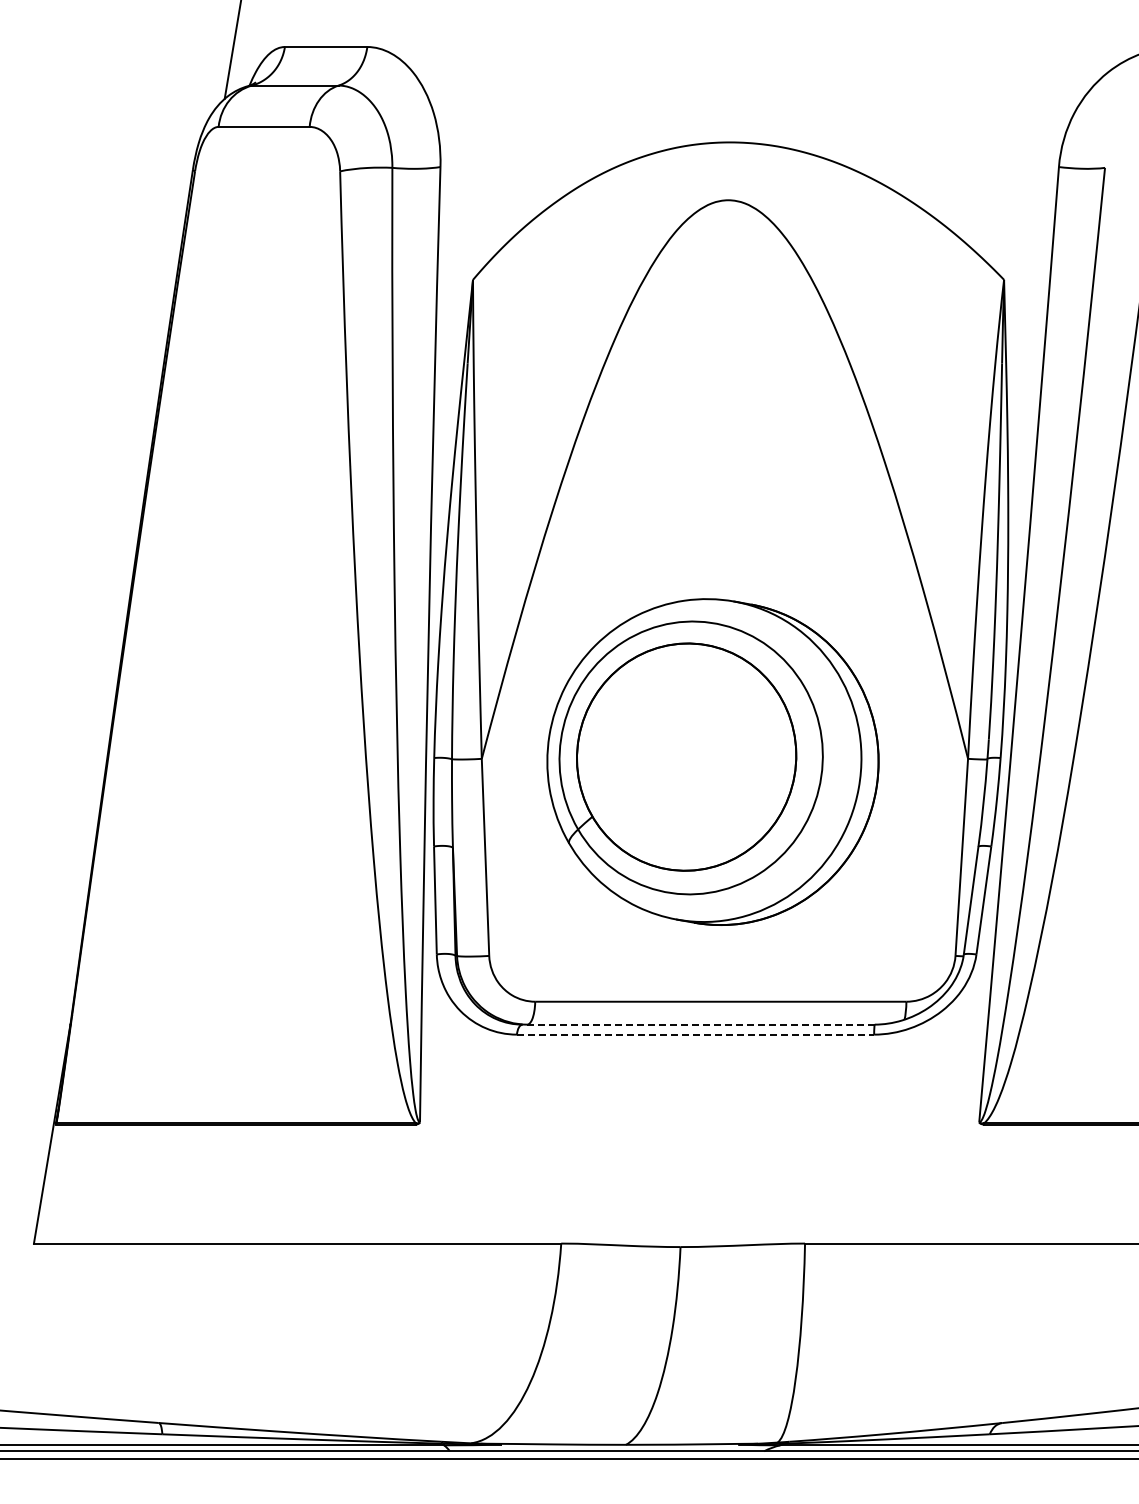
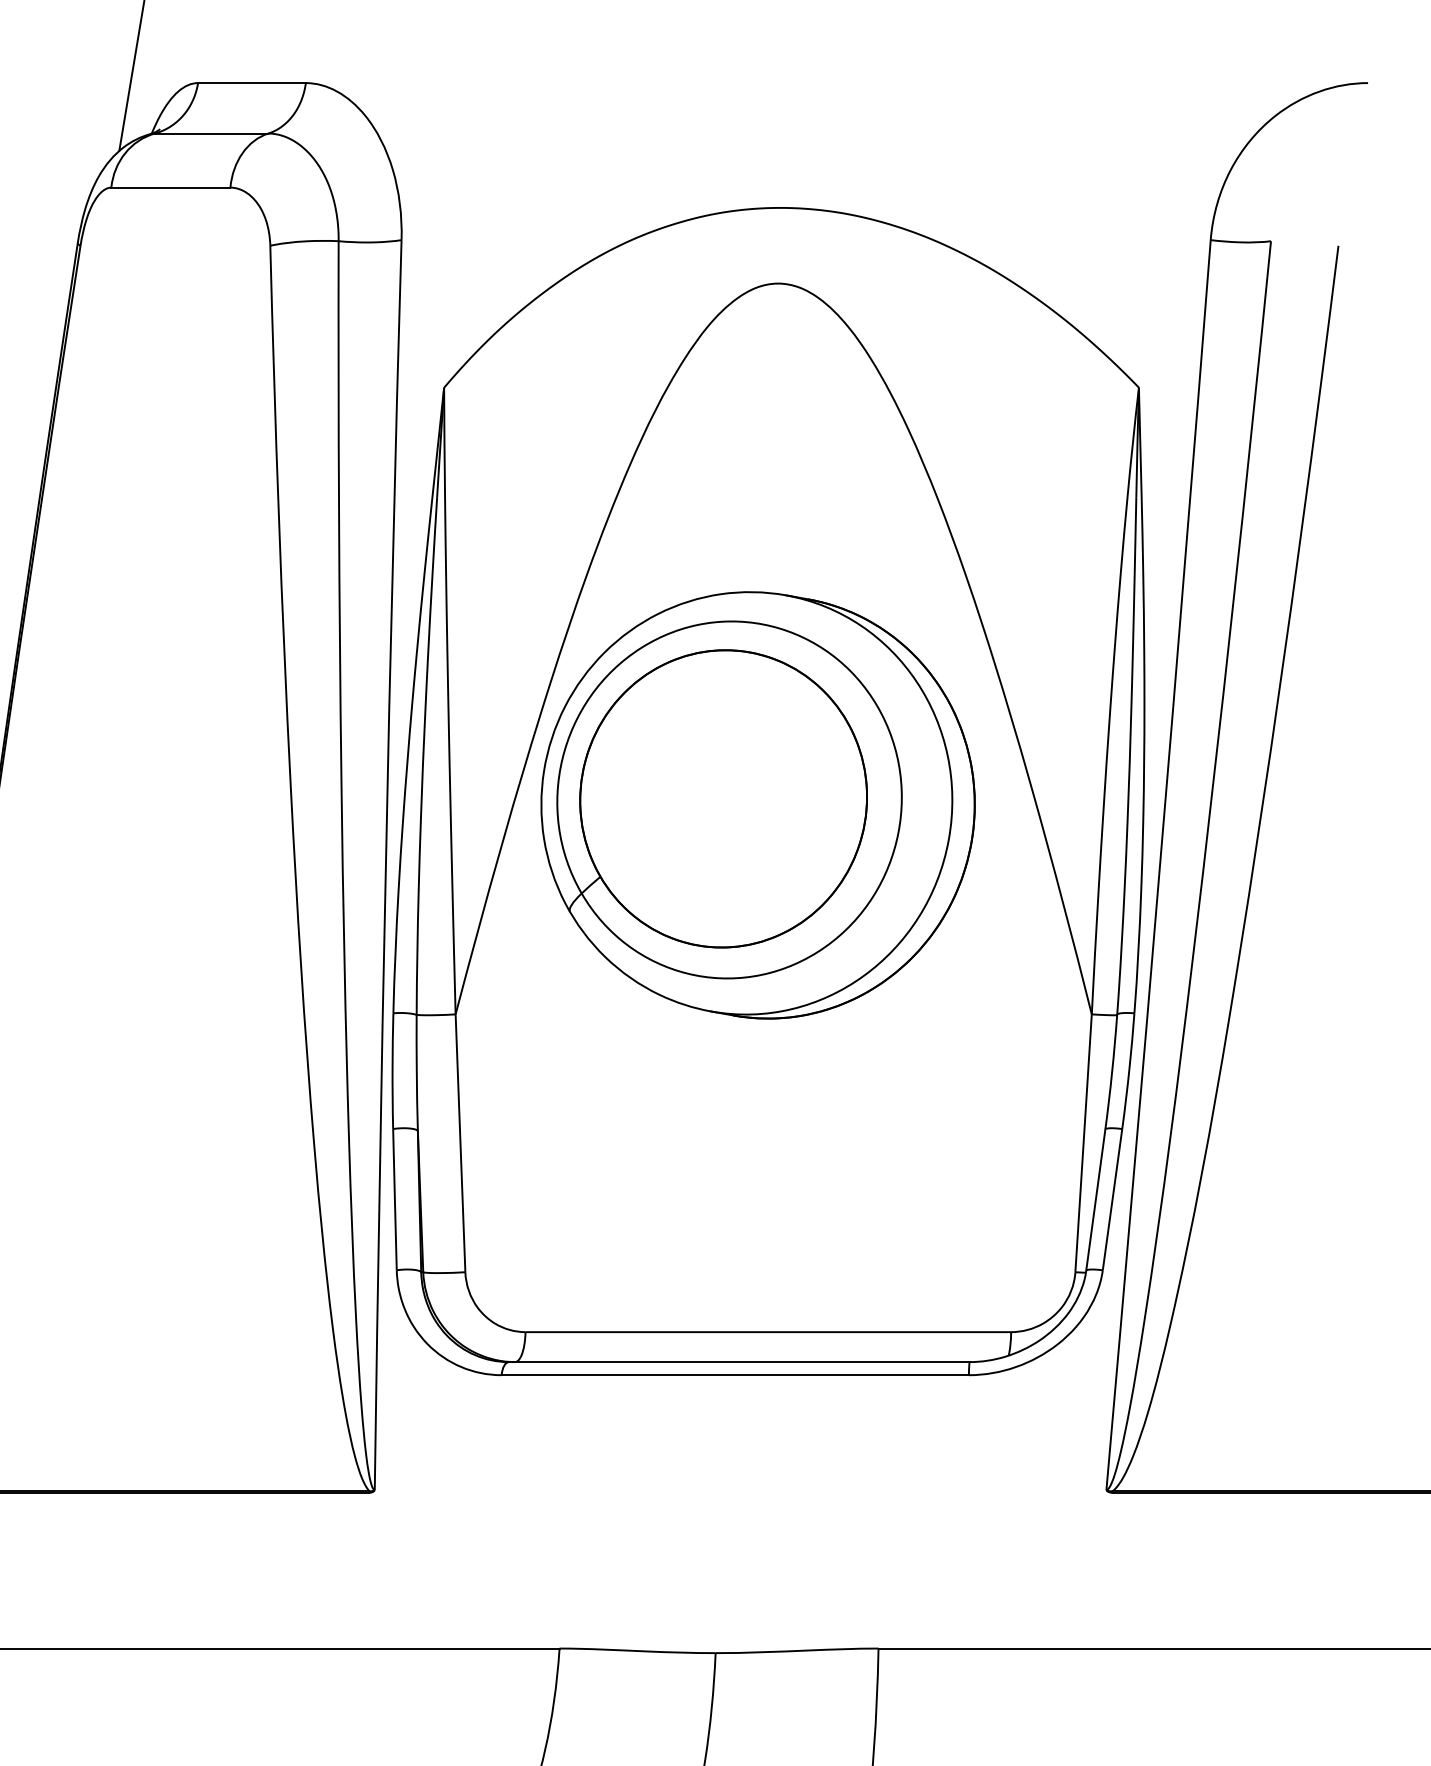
part: (712, 761) -> (757, 804), moved
line: (698, 1024) -> (739, 1361), dashed -> solid
line: (695, 1034) -> (735, 1375), dashed -> solid

